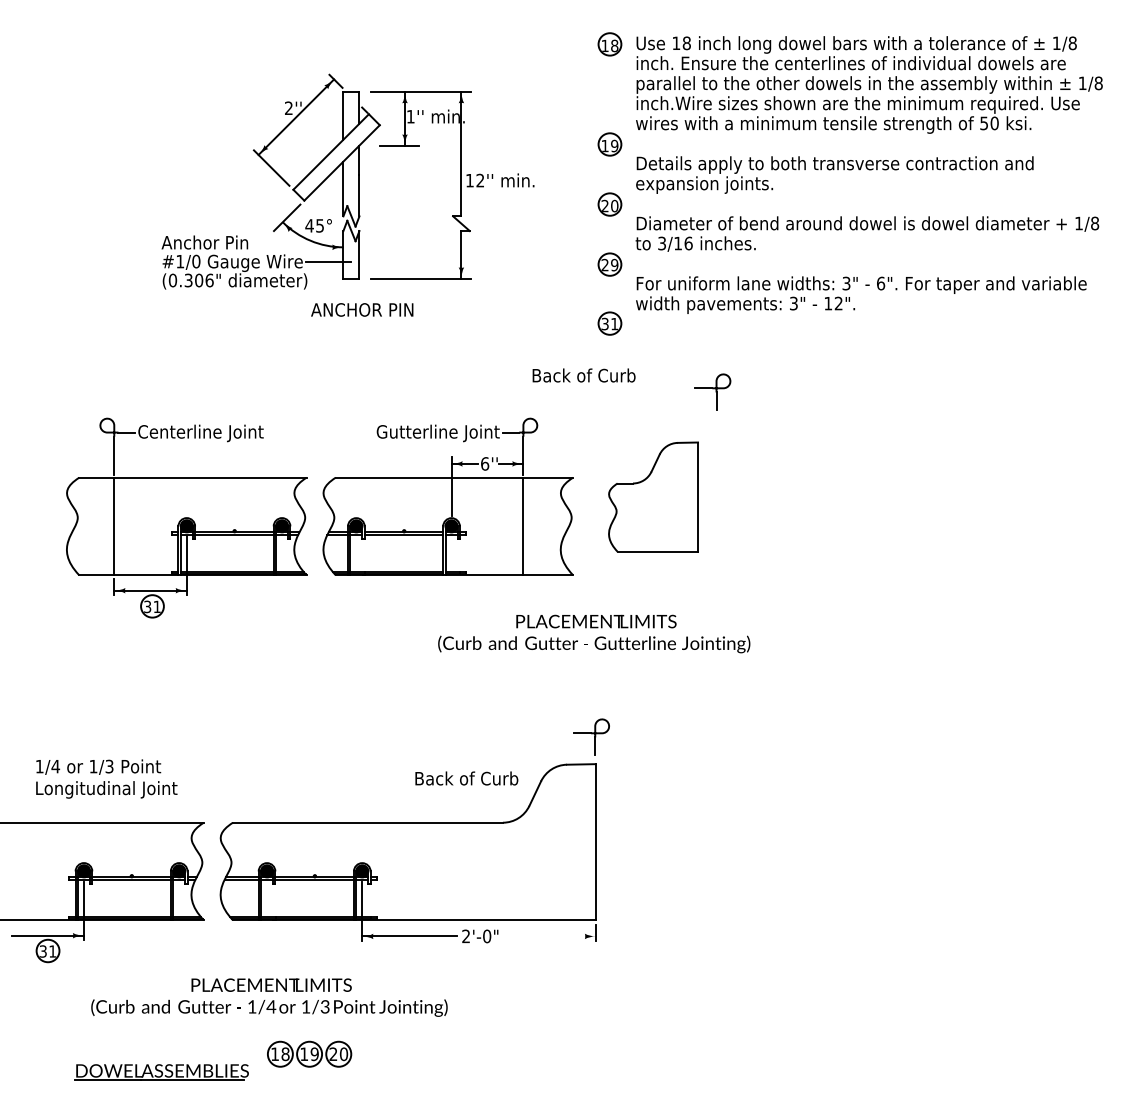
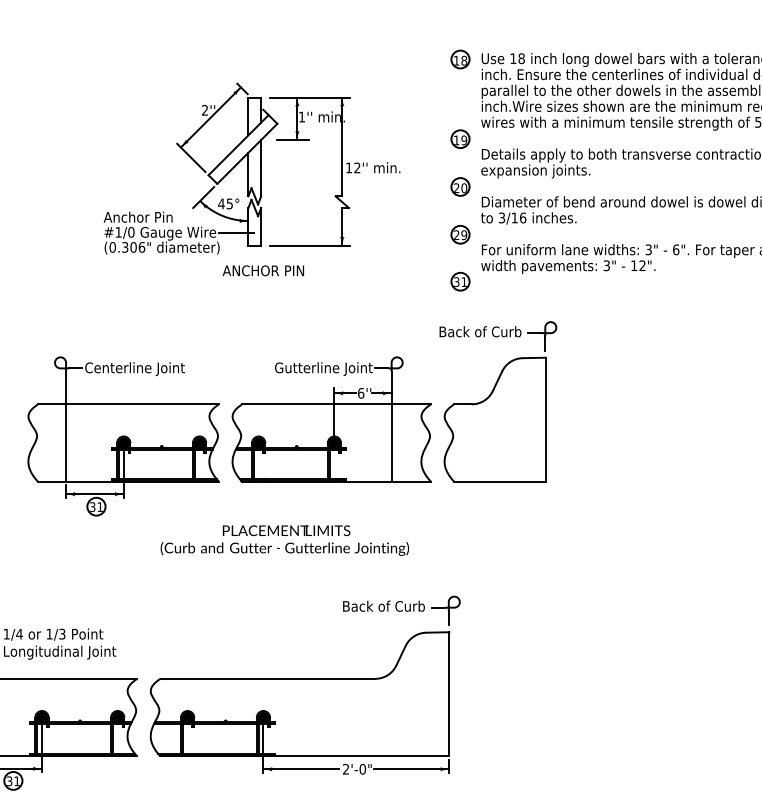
text: (583, 375) -> (480, 331), moved
part: (653, 496) -> (495, 419), size x1.43
text: (594, 633) -> (285, 540), moved
text: (466, 778) -> (383, 606), moved
line: (548, 936) -> (411, 769), added

